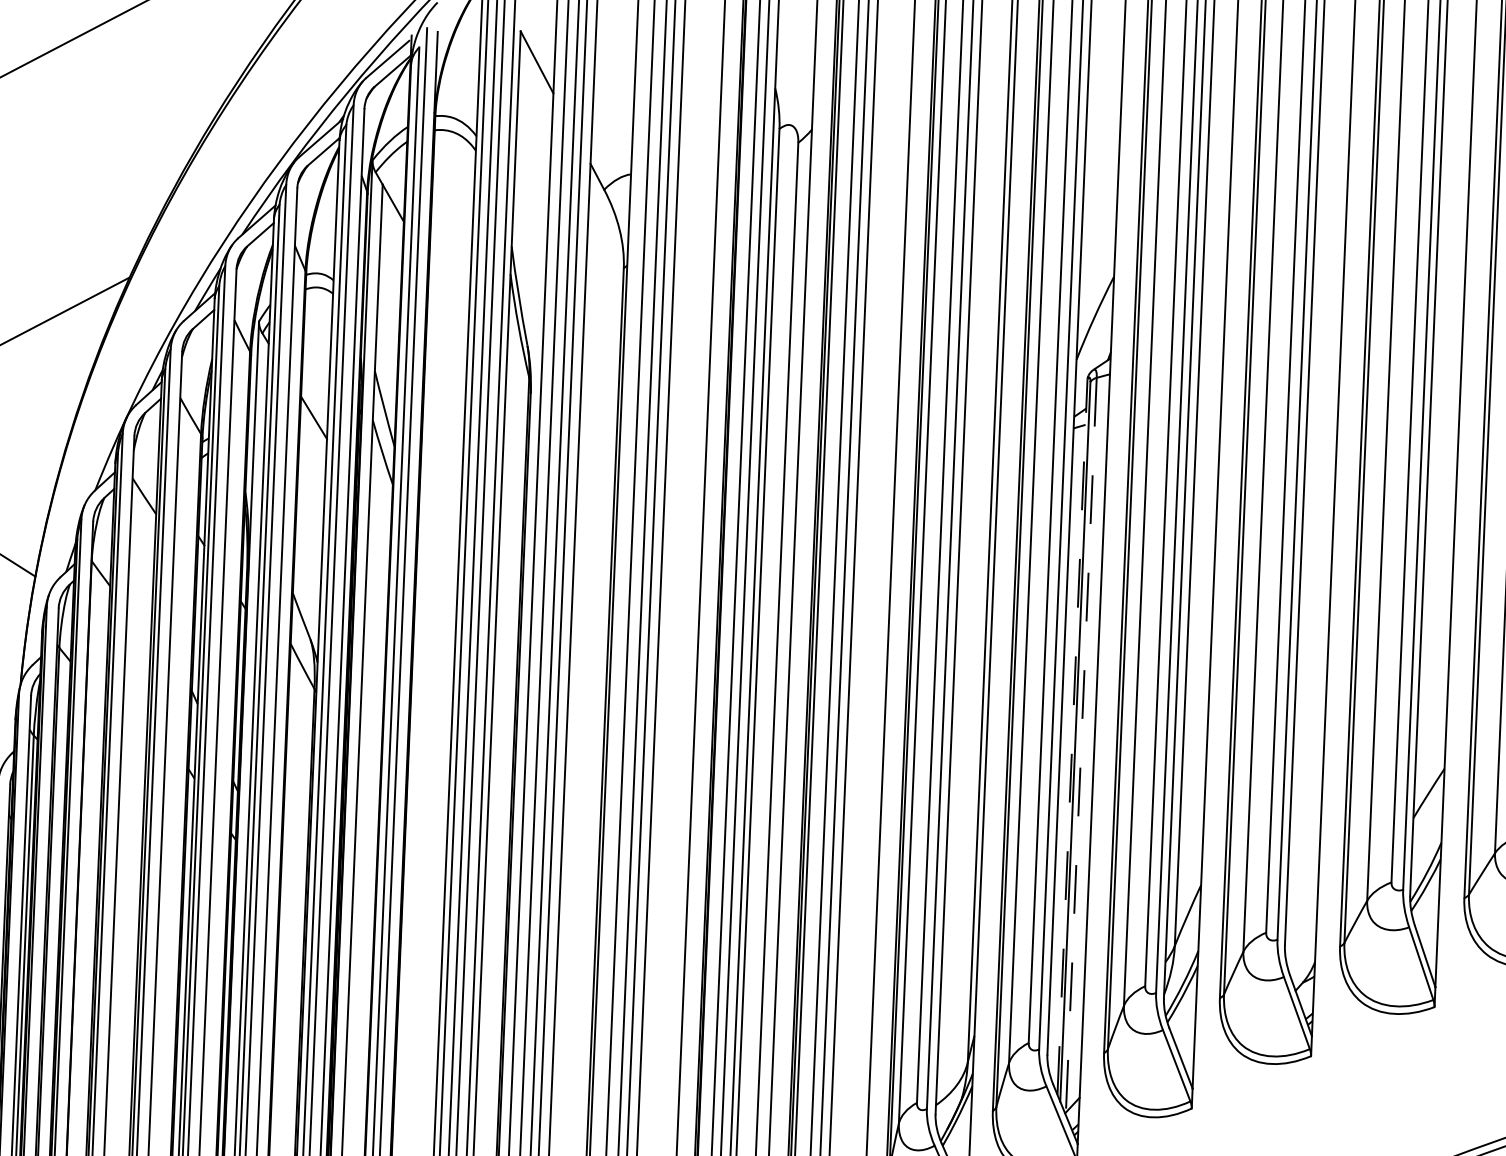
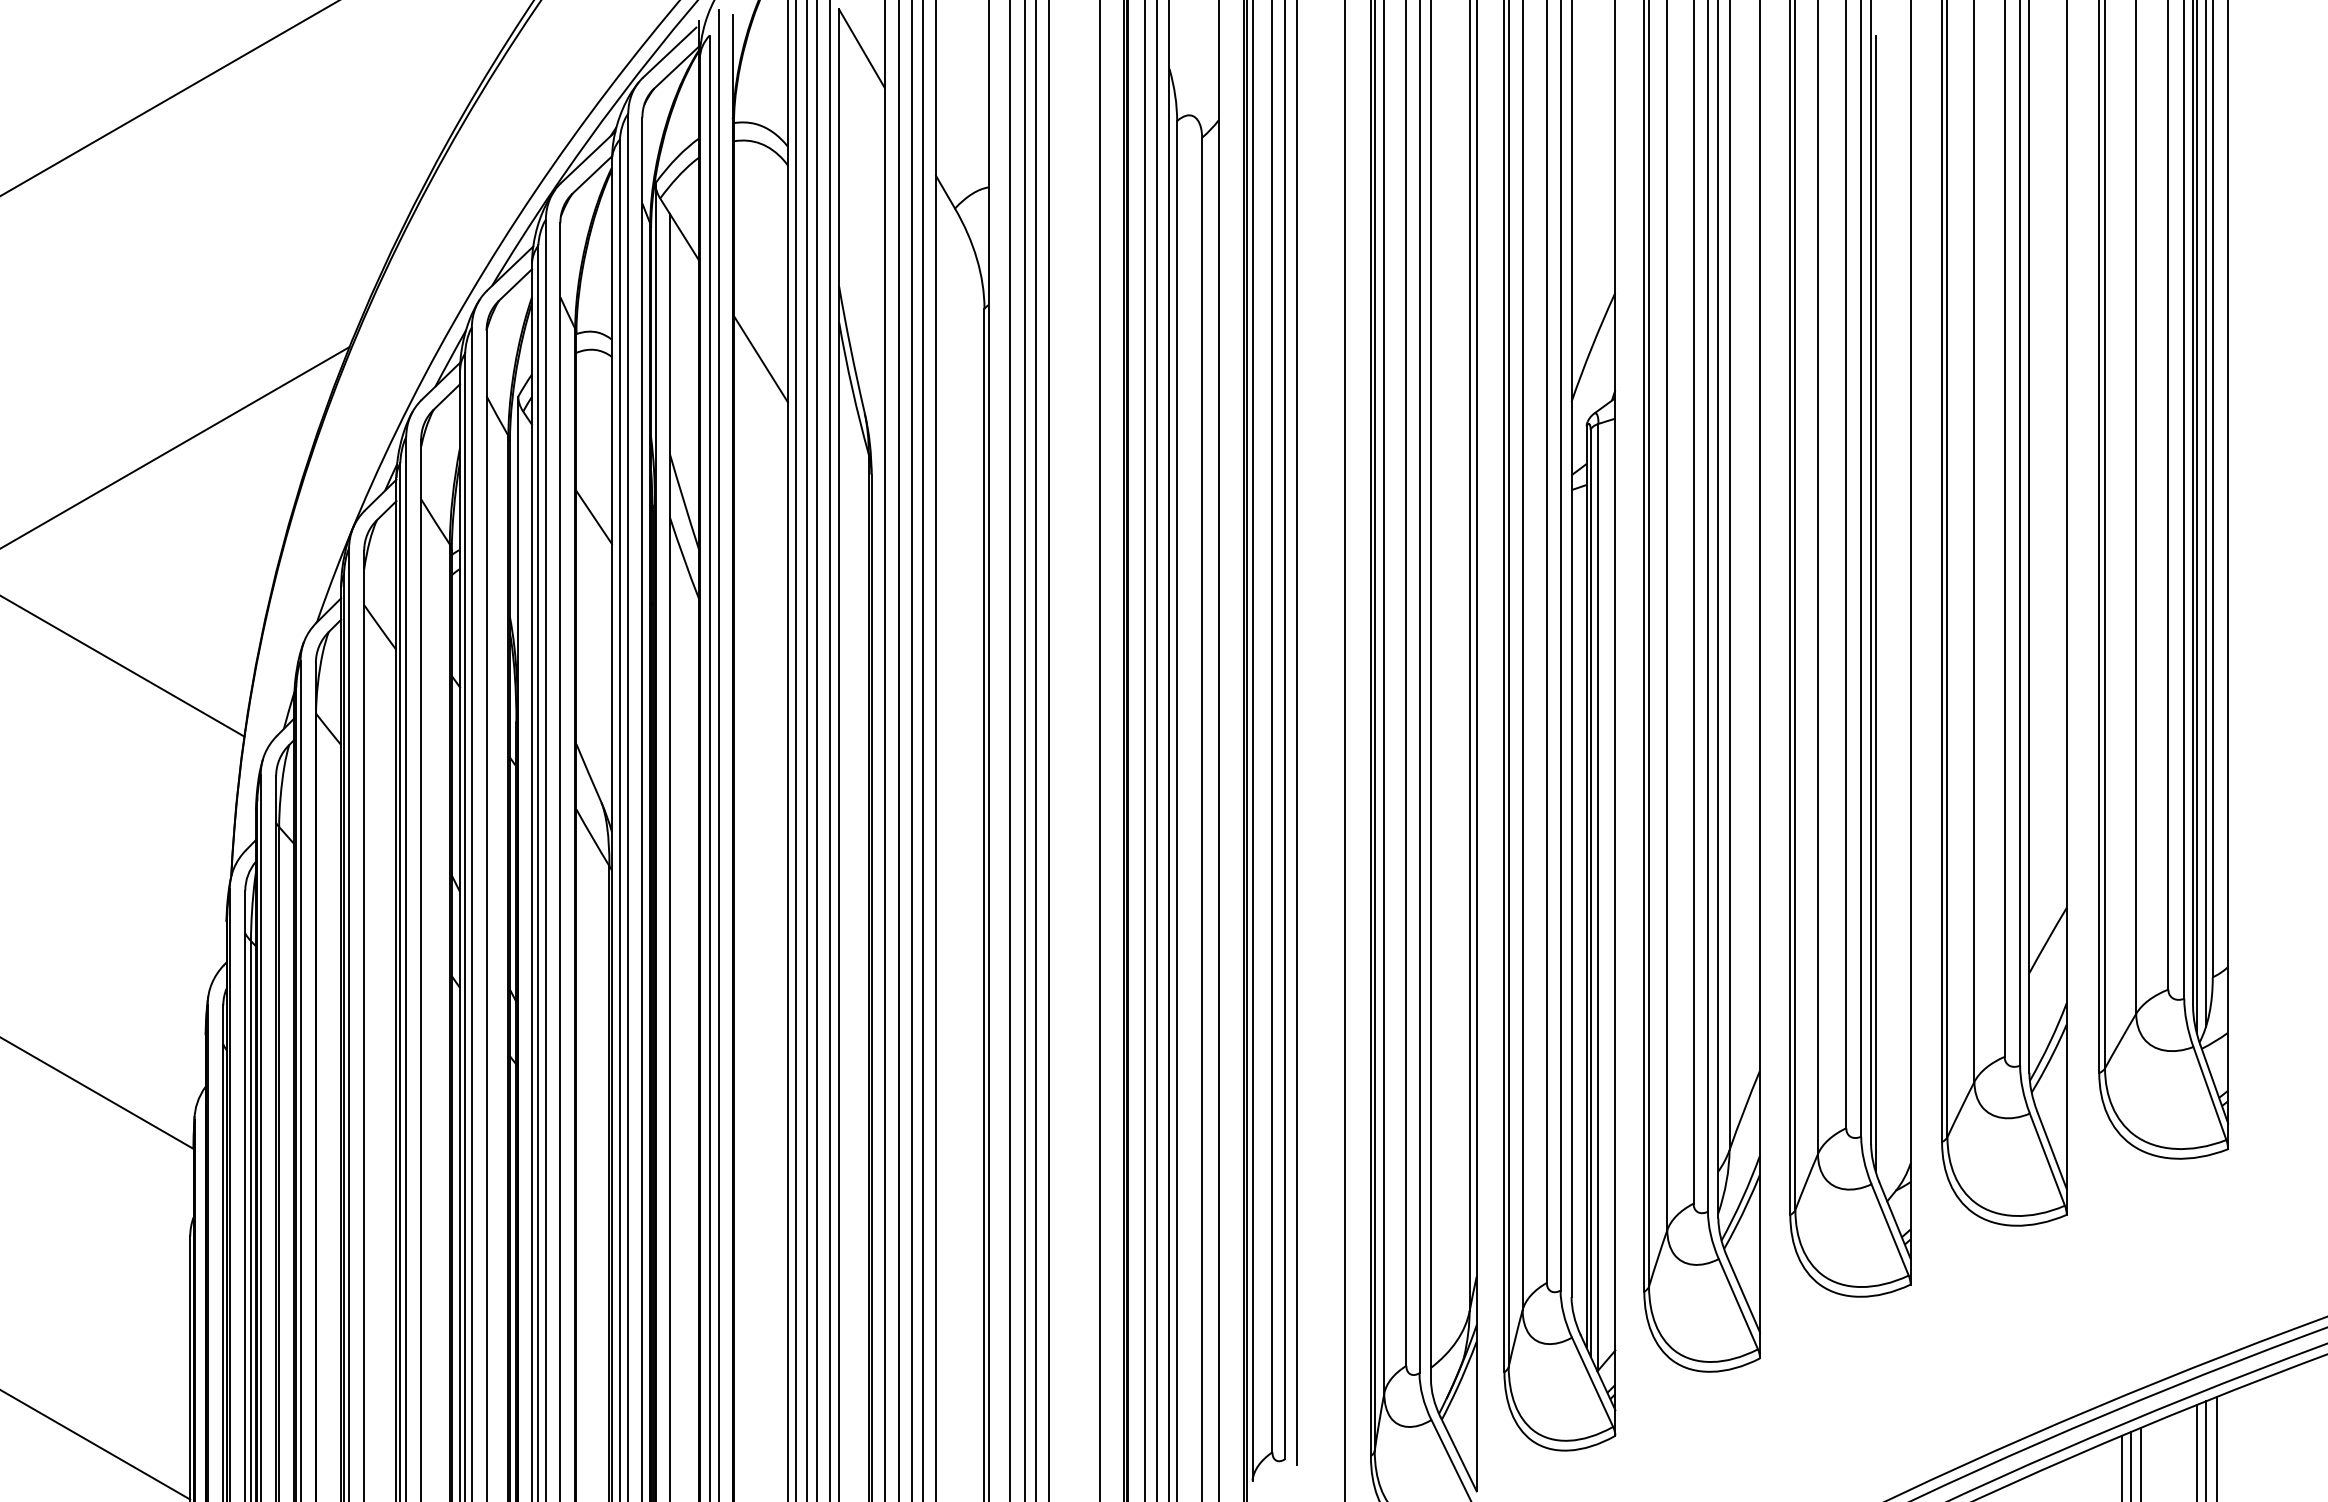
line: (448, 300) -> (760, 359), added
line: (1305, 527) -> (1875, 604), added
line: (1072, 737) -> (1586, 887), dashed -> solid
line: (1081, 745) -> (1598, 897), dashed -> solid

